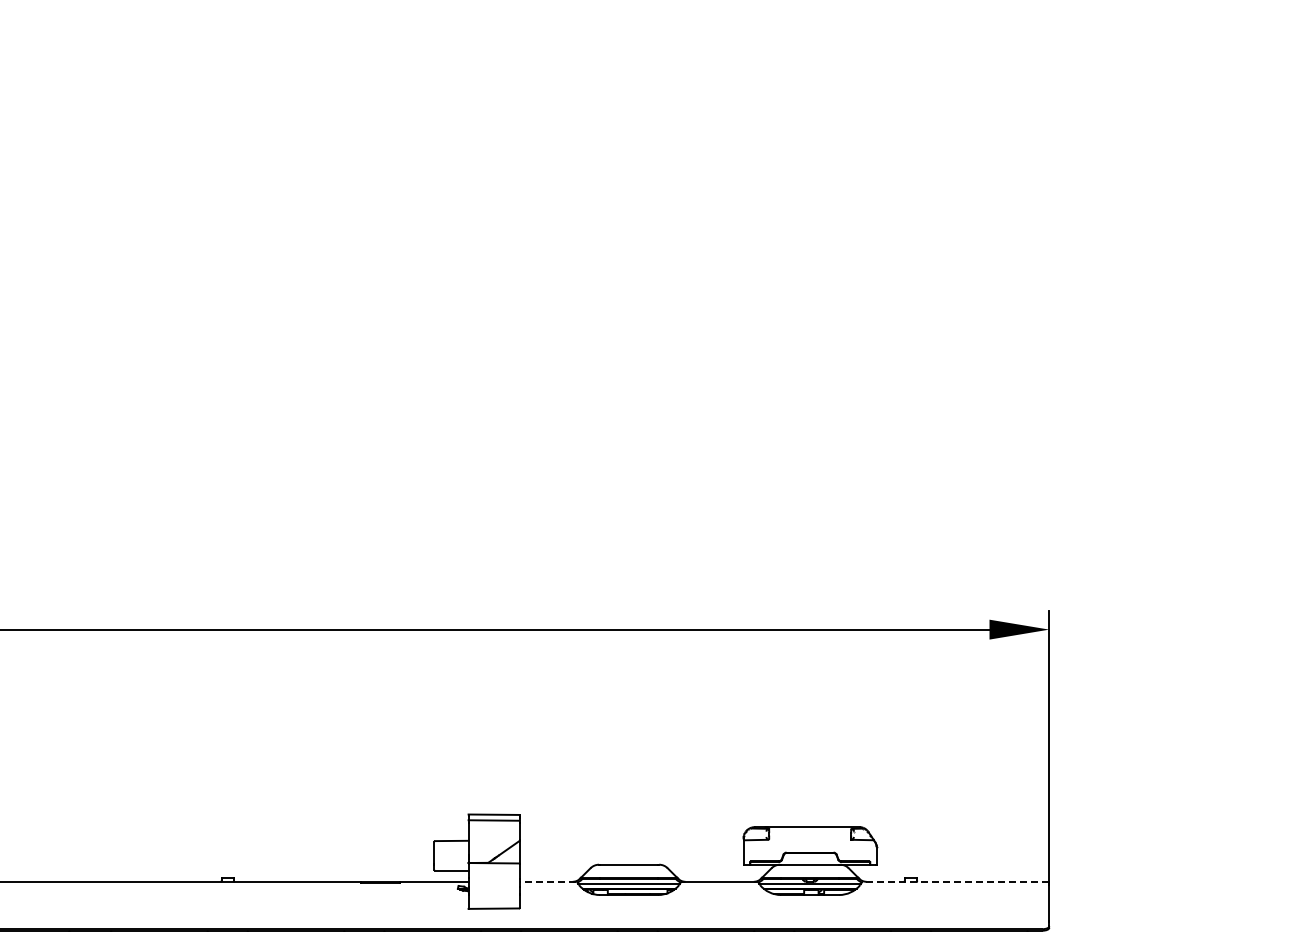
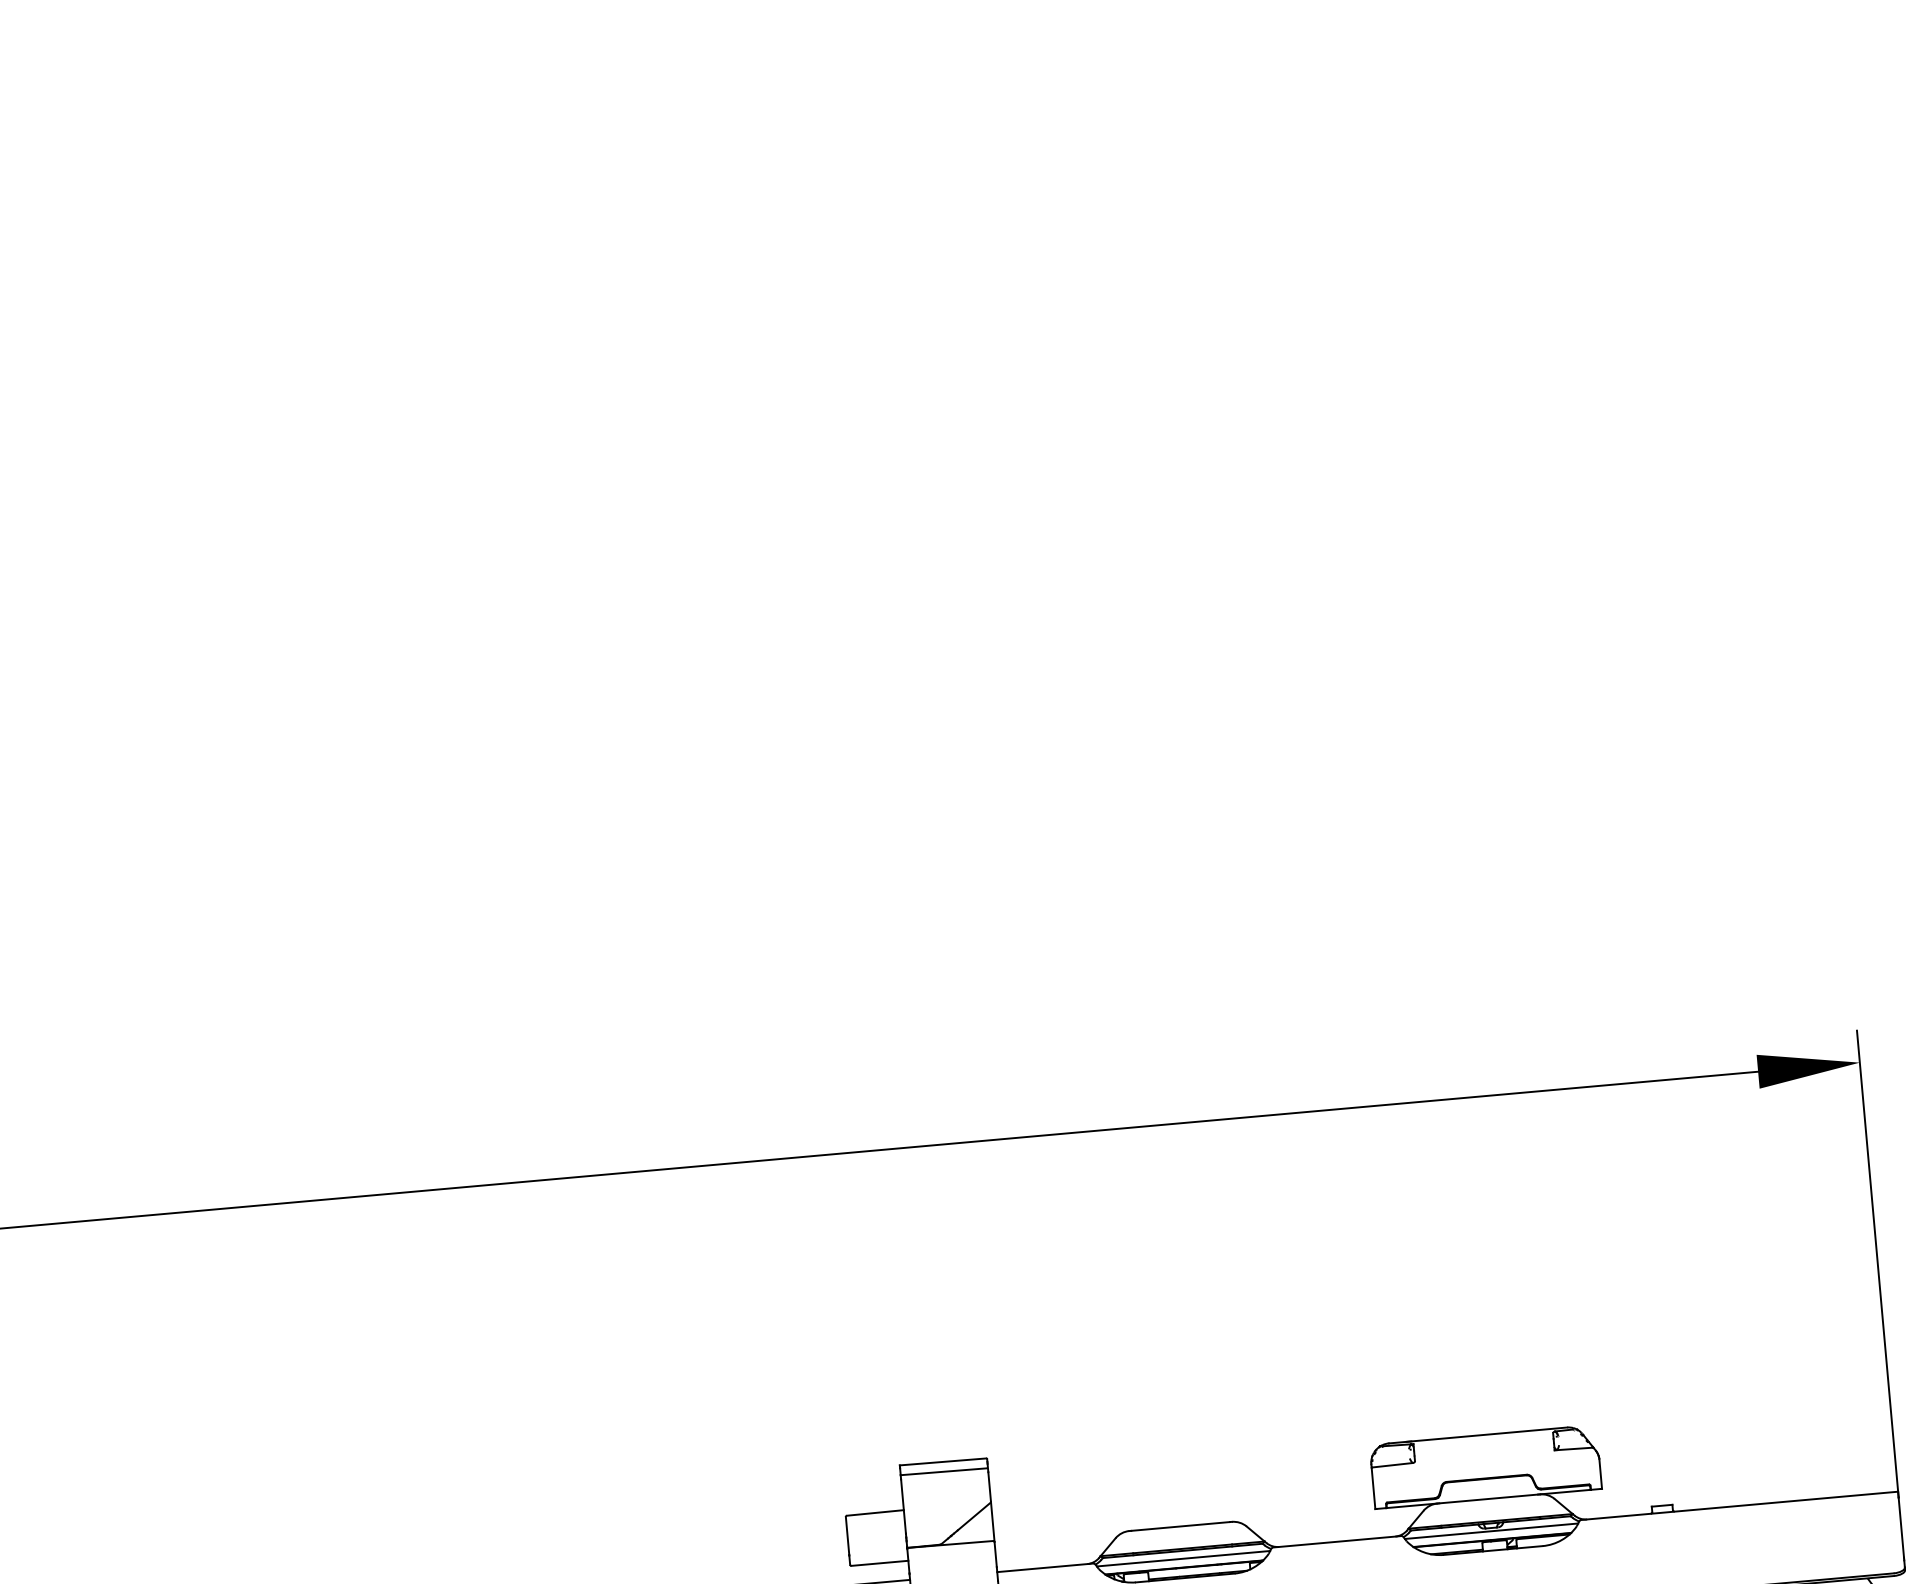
line: (547, 881) -> (1044, 1567), dashed -> solid
line: (955, 881) -> (1738, 1505), dashed -> solid

